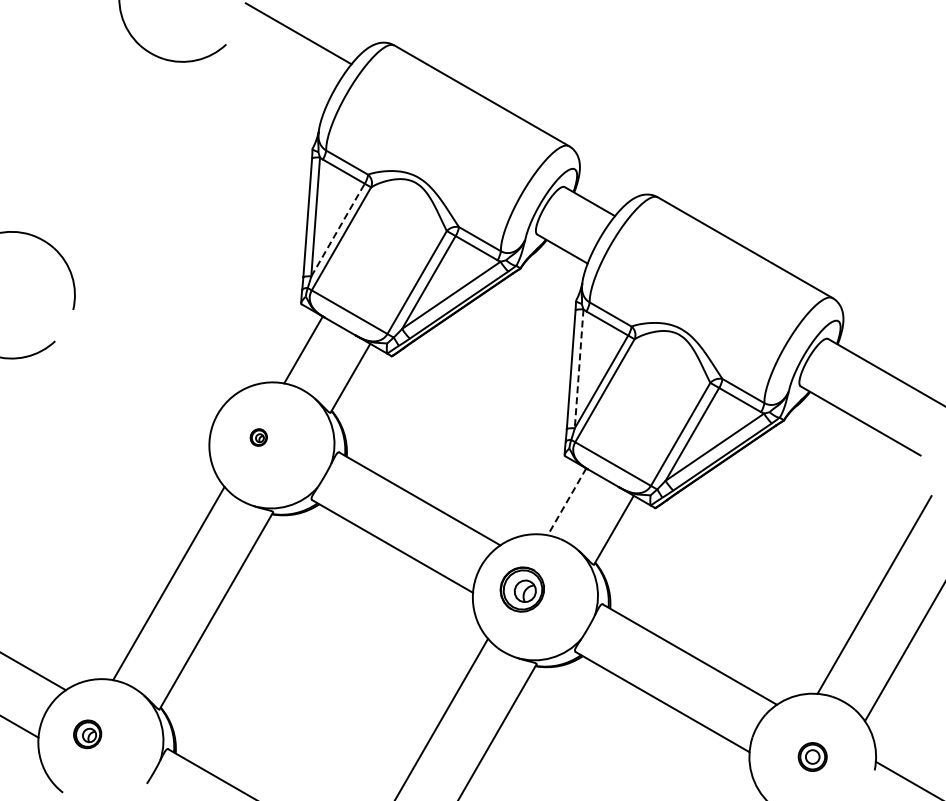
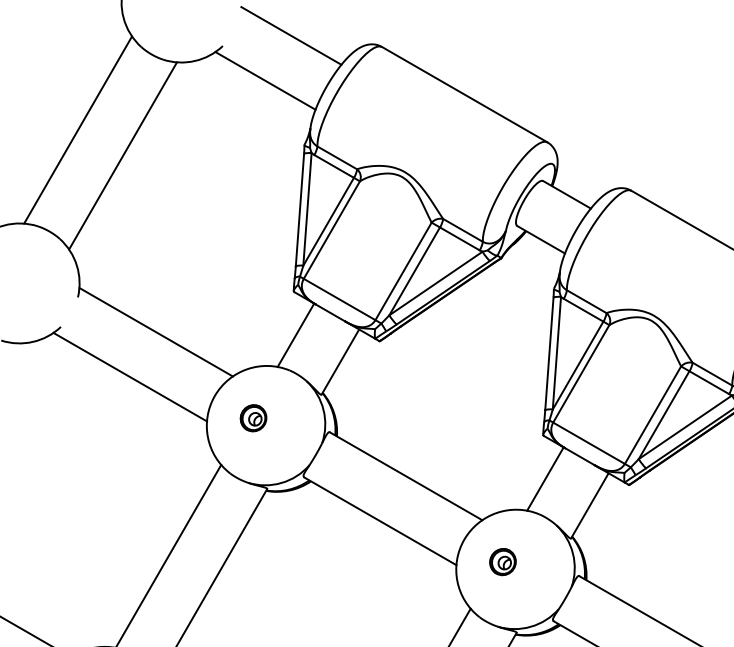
line: (271, 80) -> (265, 80), added
line: (73, 133) -> (78, 130), added
line: (120, 160) -> (122, 155), added
line: (338, 230) -> (329, 222), dashed -> solid
line: (155, 346) -> (155, 331), added
line: (579, 368) -> (557, 352), dashed -> solid
line: (128, 393) -> (130, 376), added
part: (258, 437) -> (253, 418), size x1.67
line: (567, 501) -> (545, 478), dashed -> solid
part: (521, 589) -> (502, 562), size x0.62

